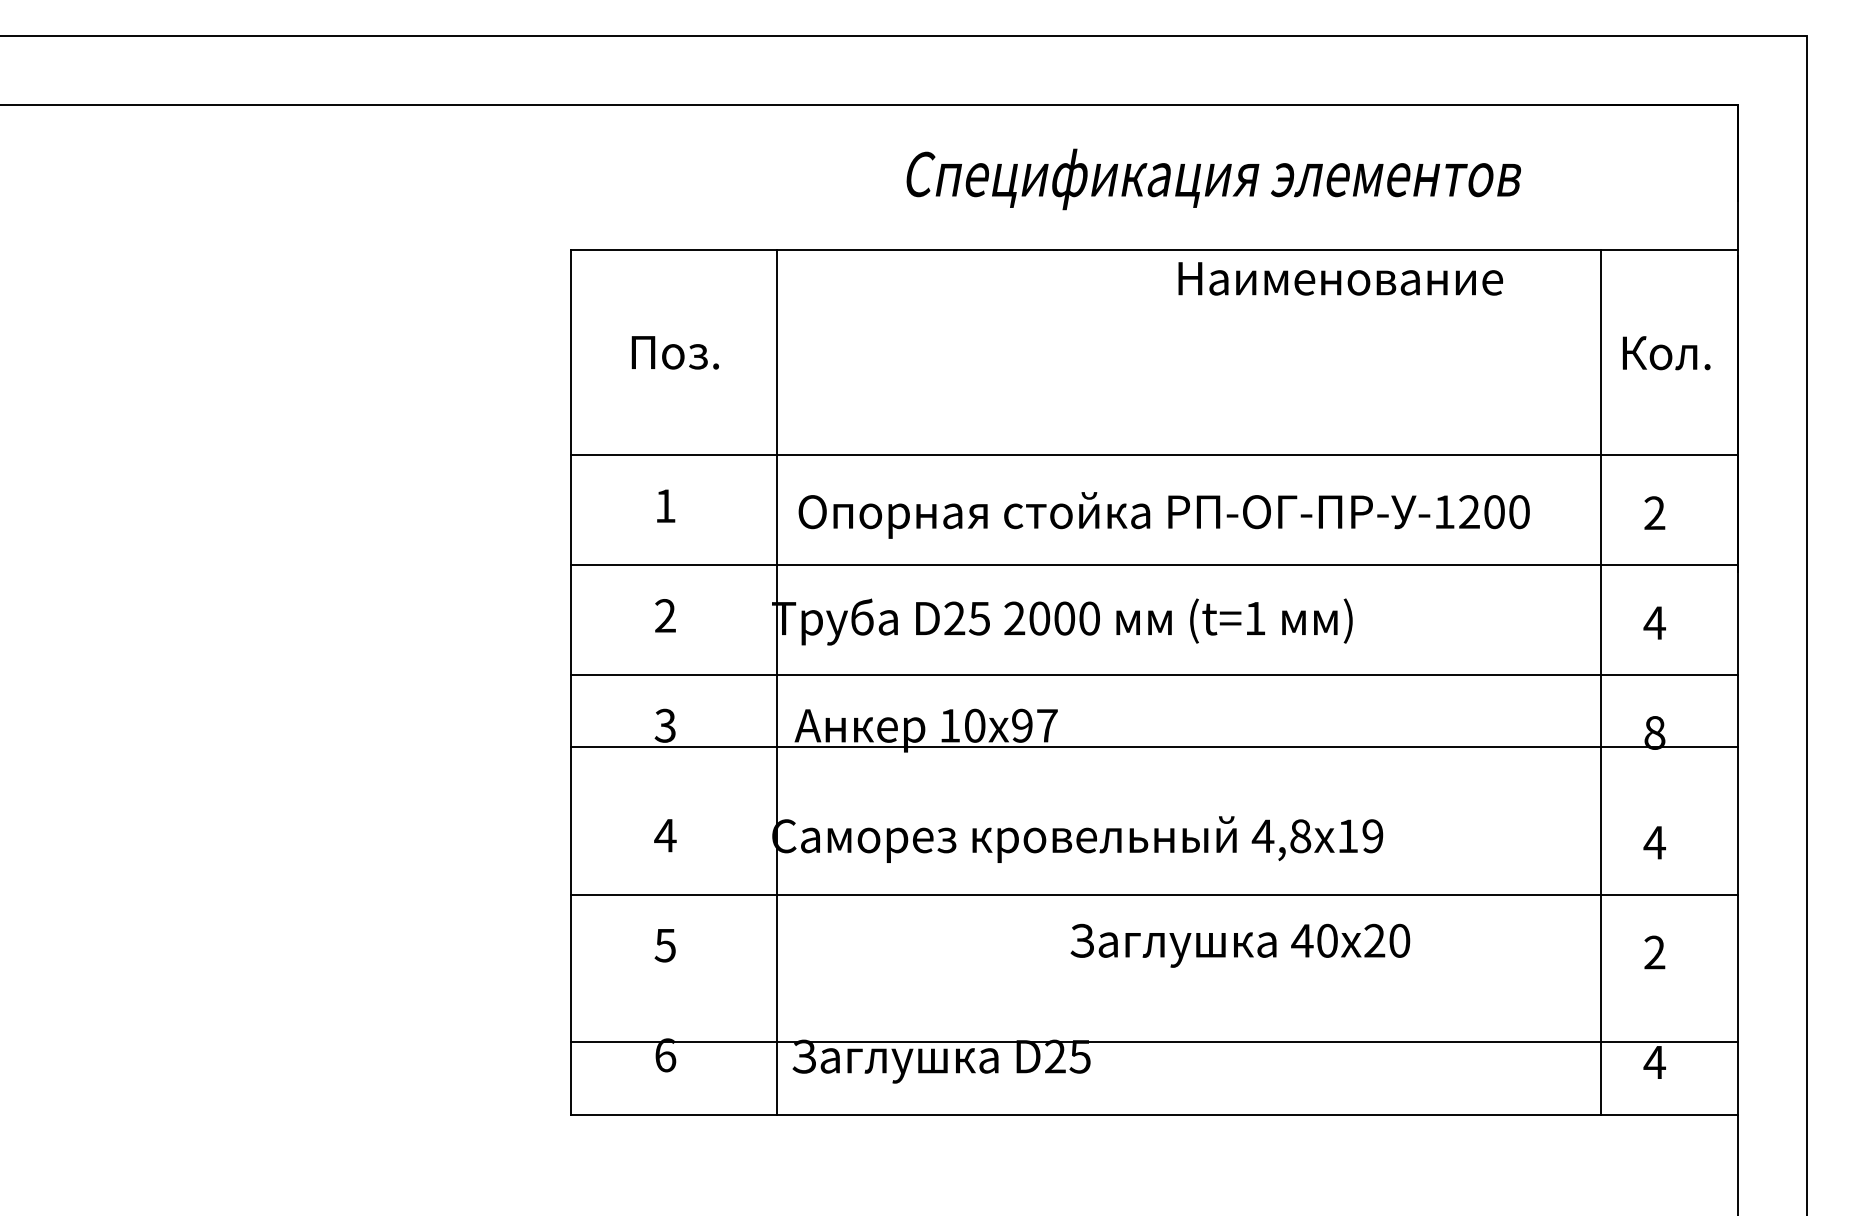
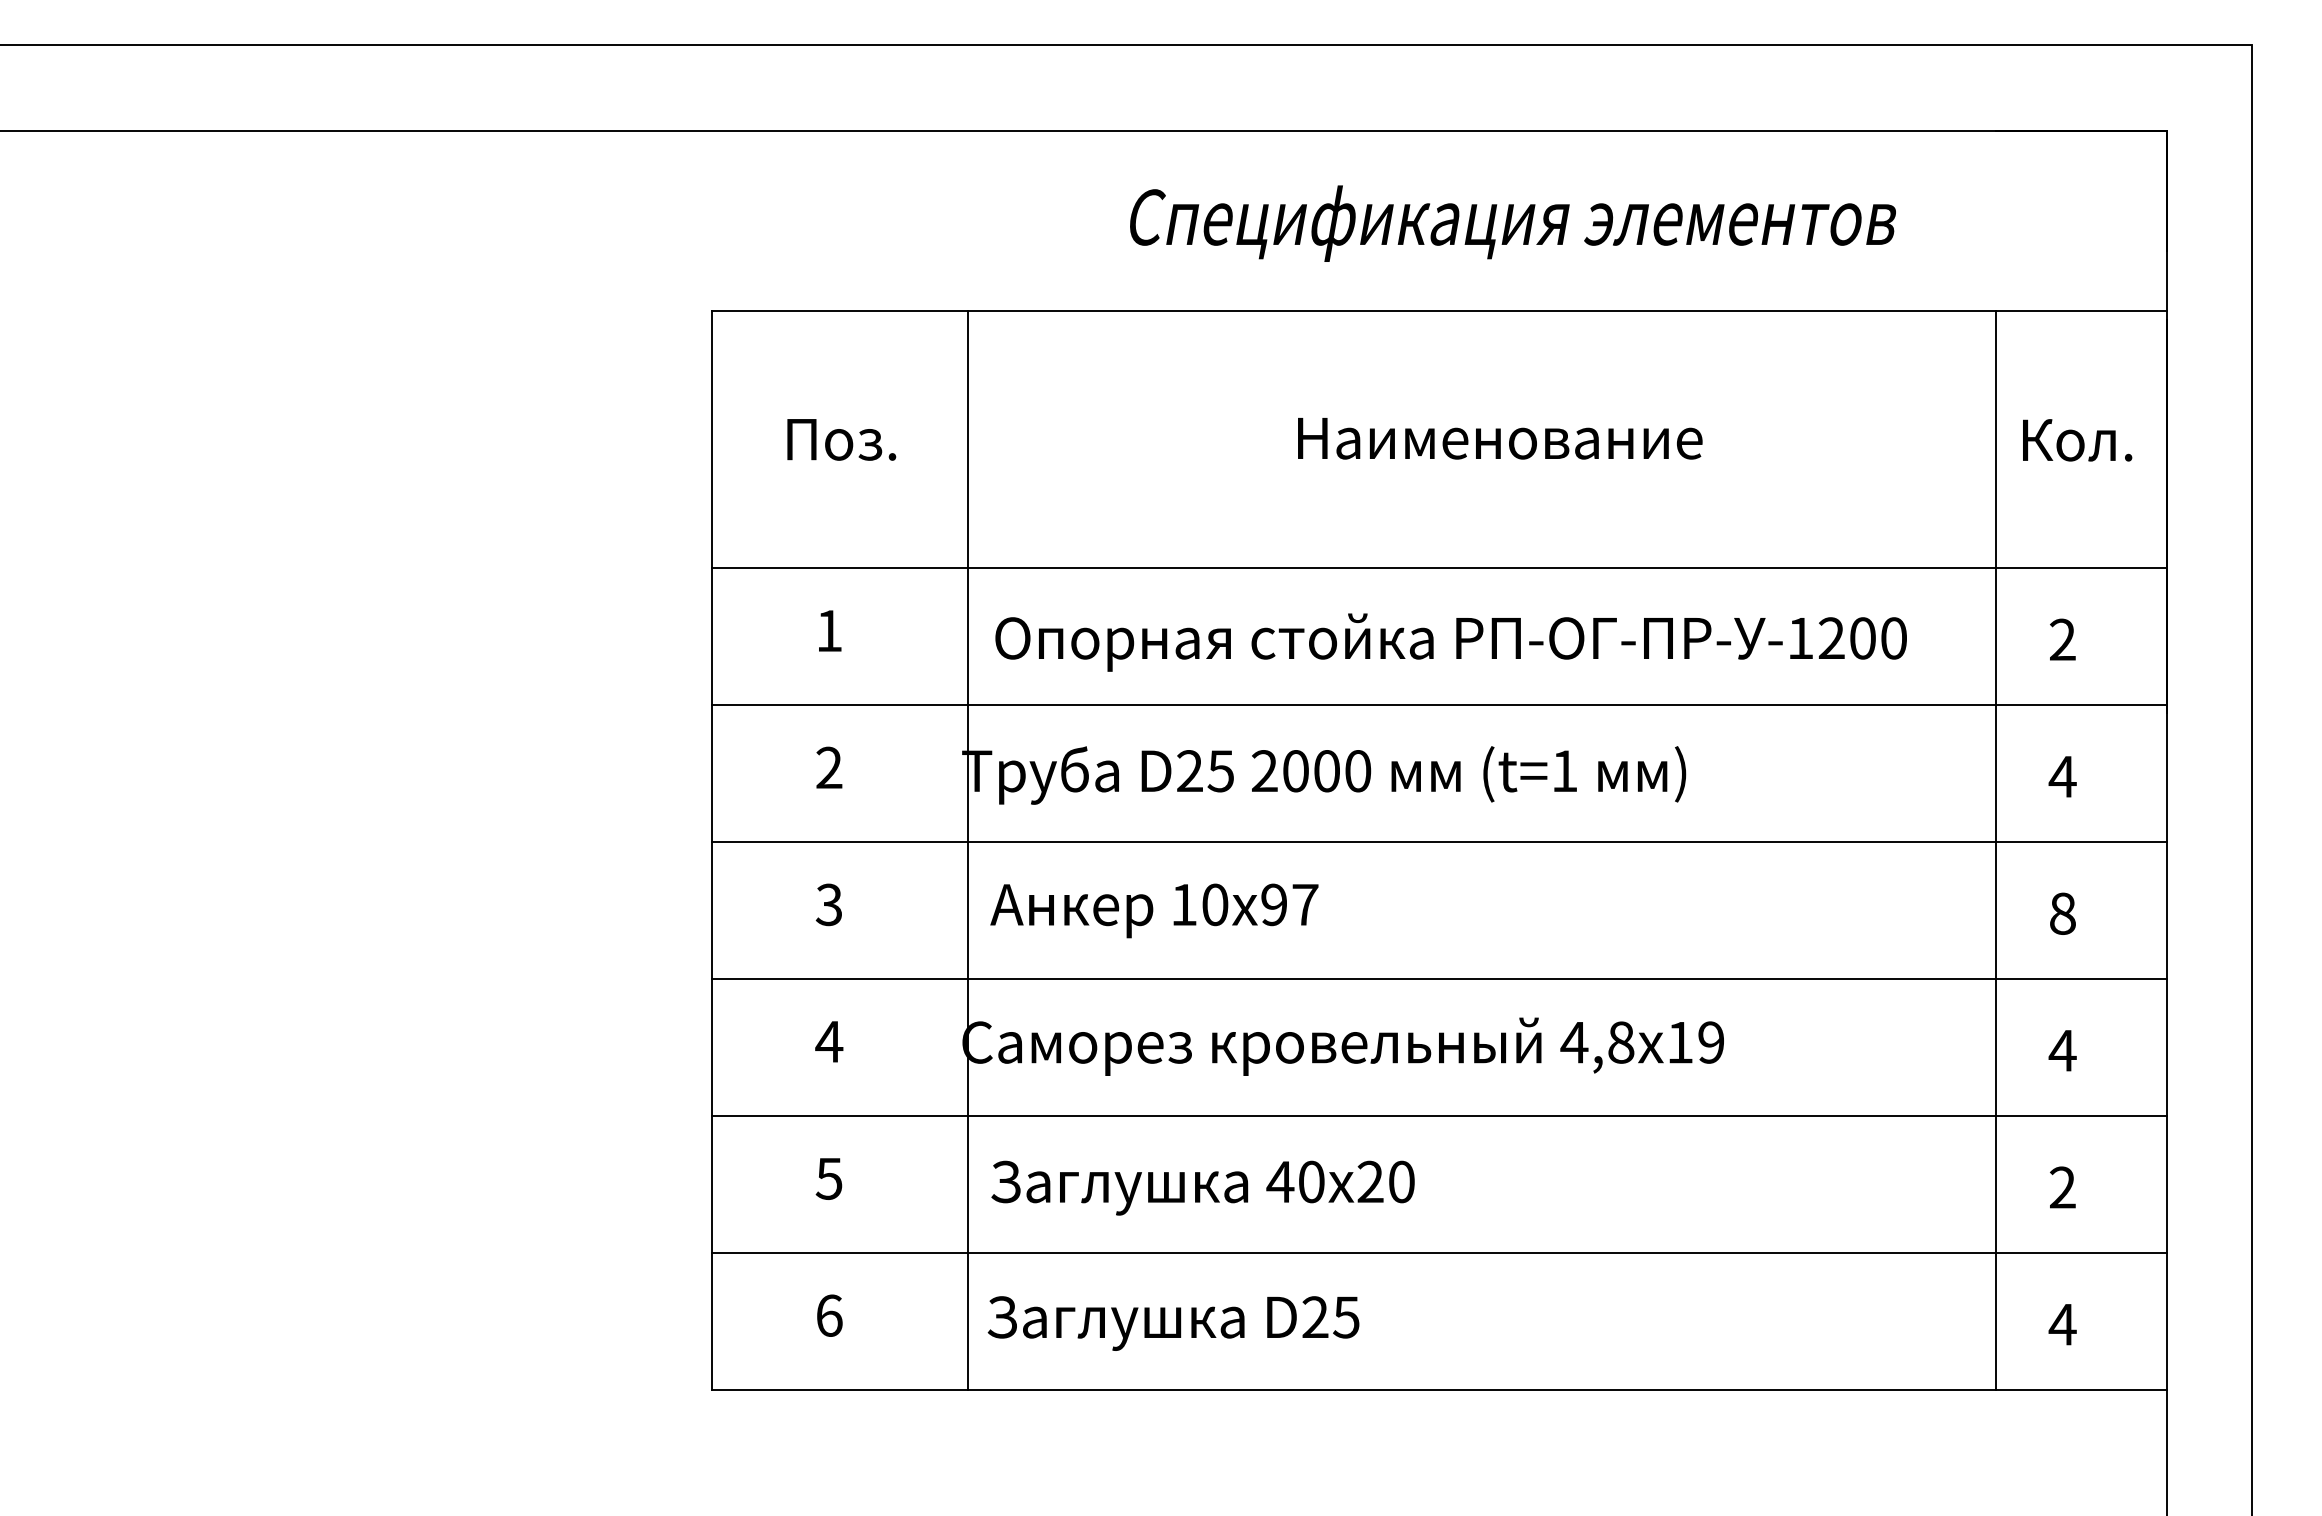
text: (1340, 278) -> (1500, 438), moved
line: (1154, 747) -> (1438, 978), moved
text: (1239, 945) -> (1202, 1187), moved
line: (1154, 1042) -> (1438, 1252), moved

